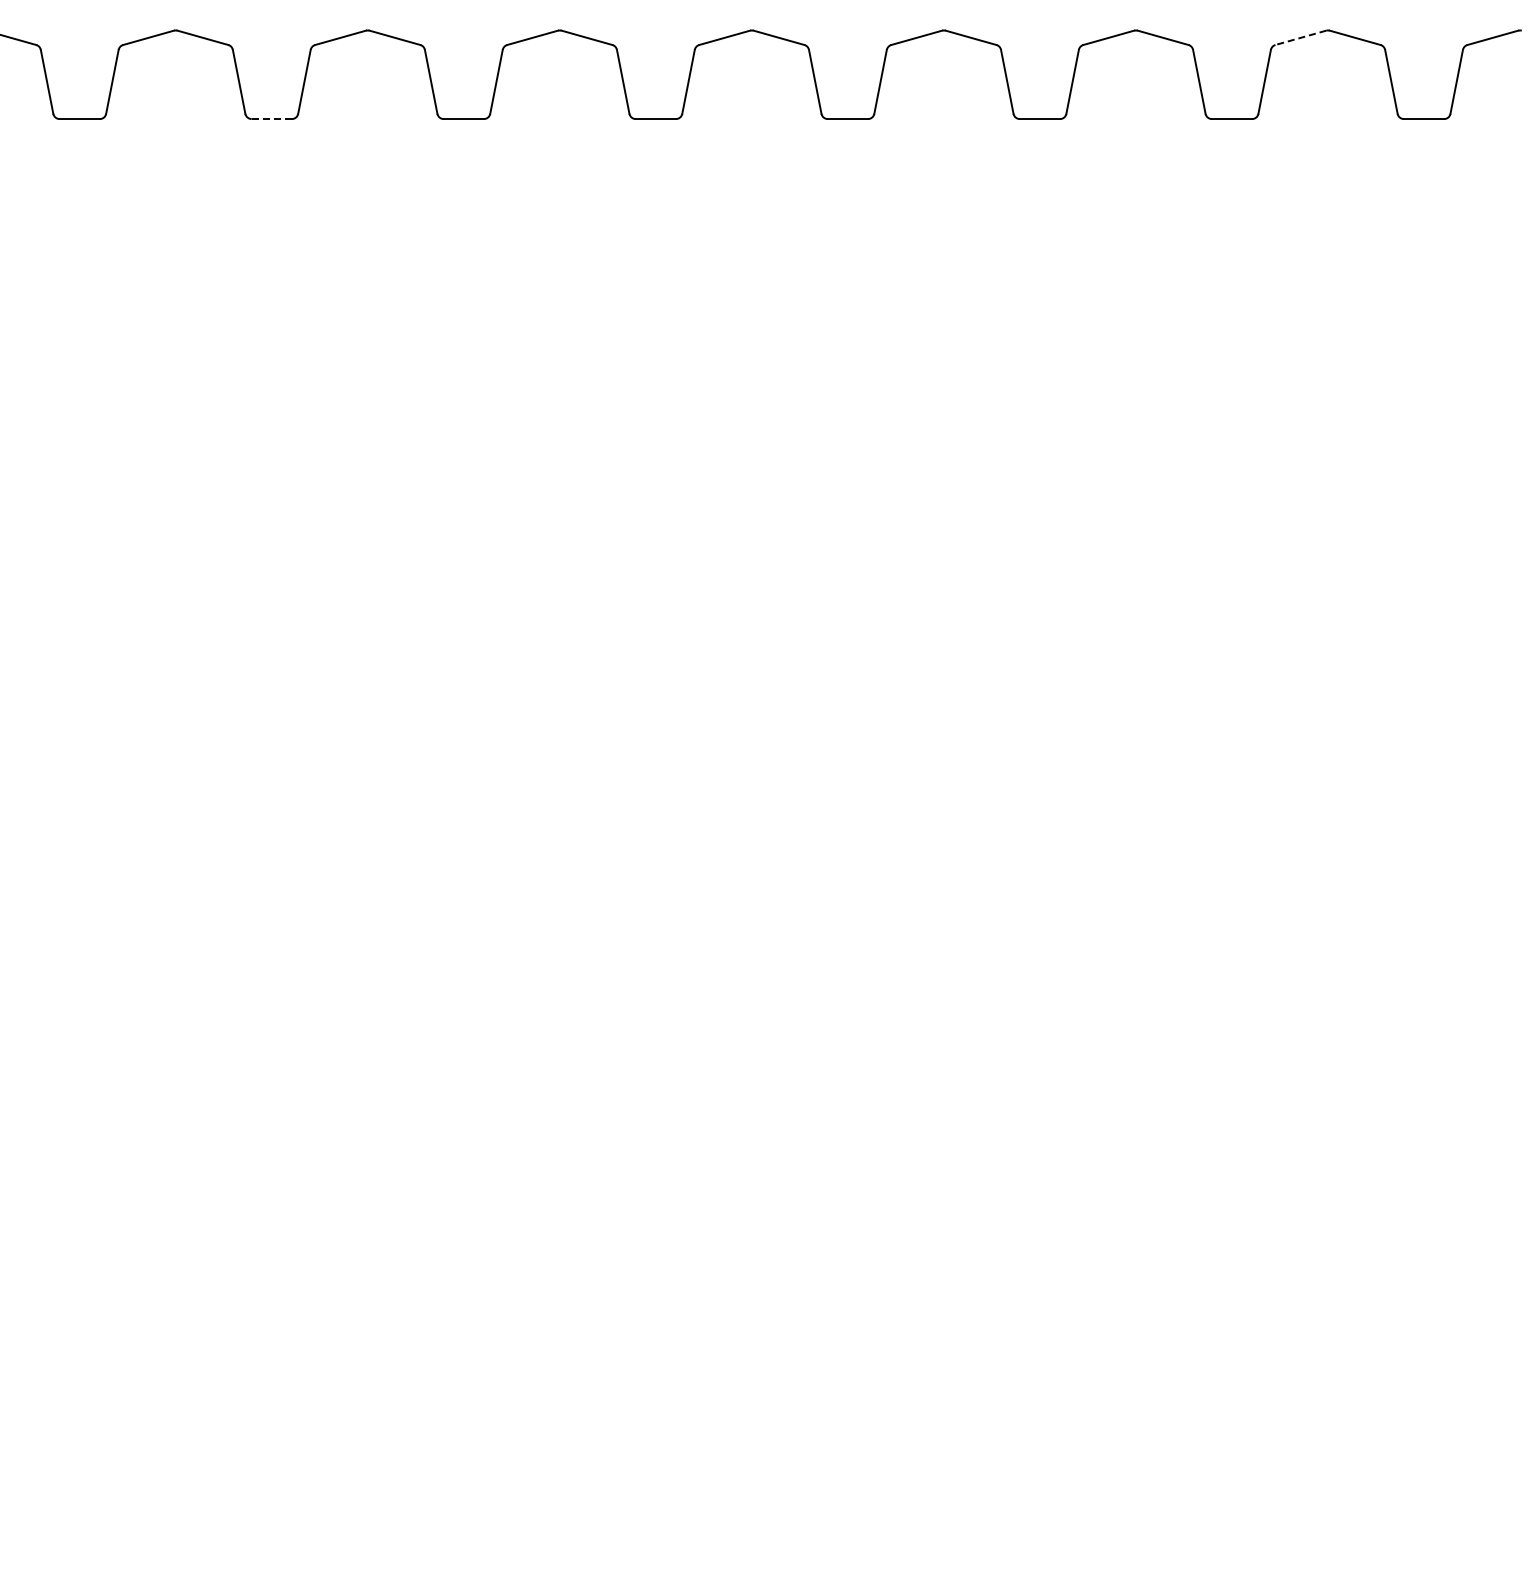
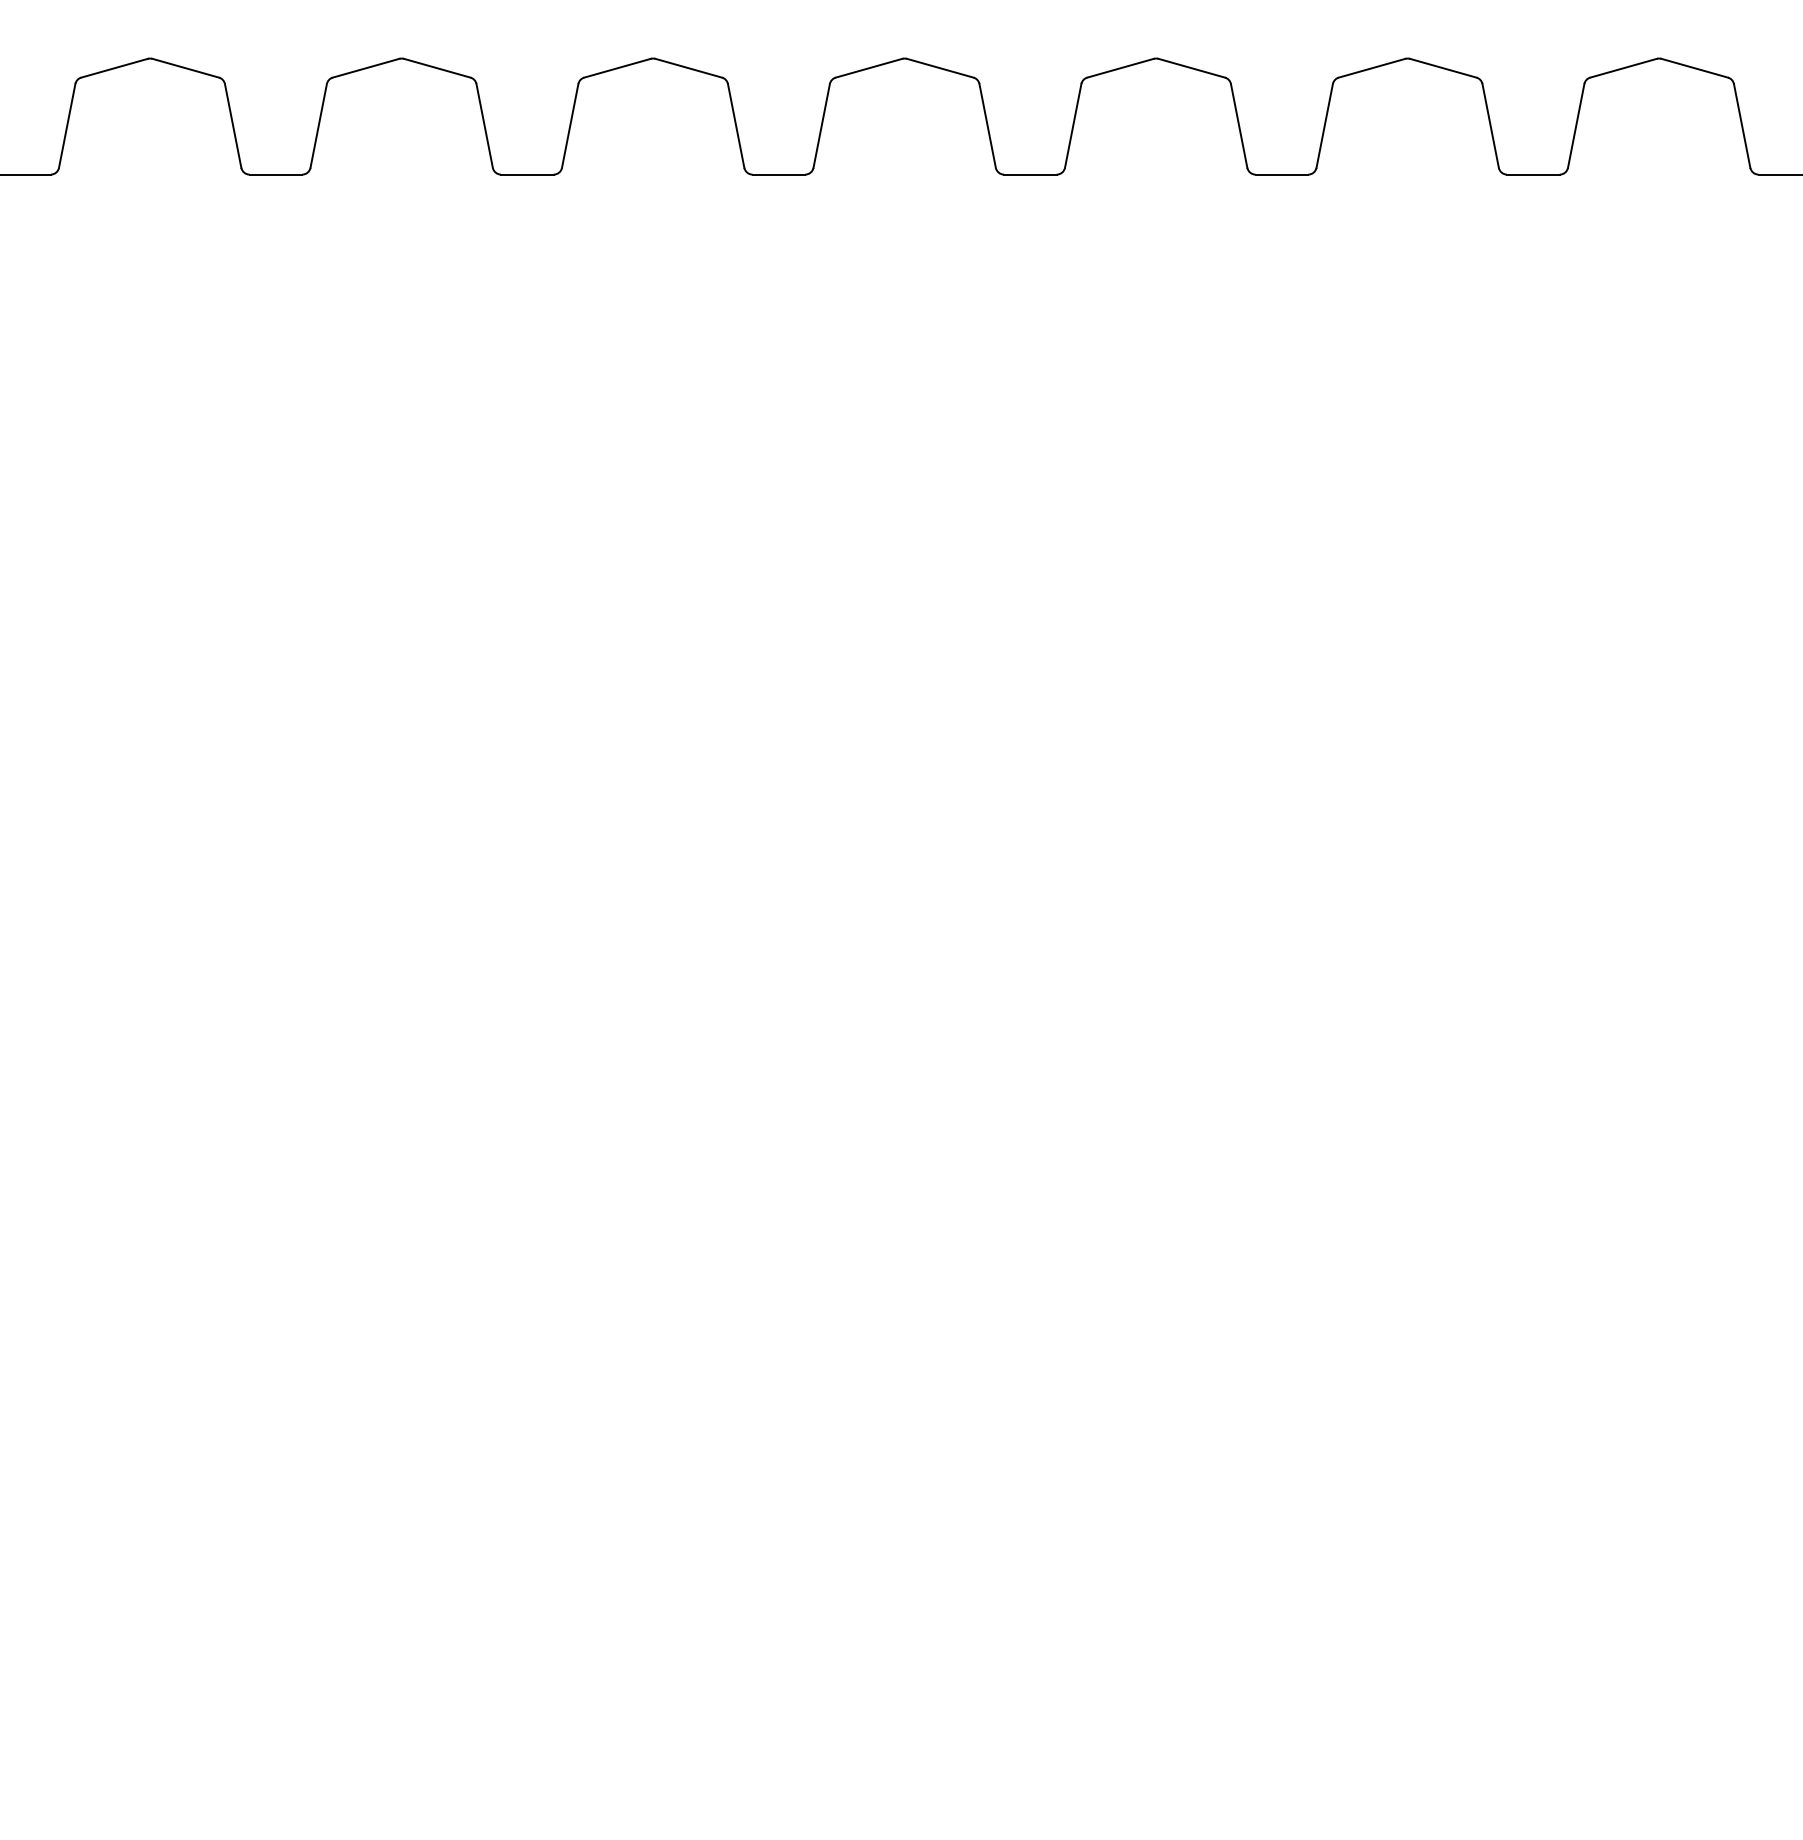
line: (1300, 37) -> (1623, 67), dashed -> solid
line: (271, 119) -> (275, 175), dashed -> solid

